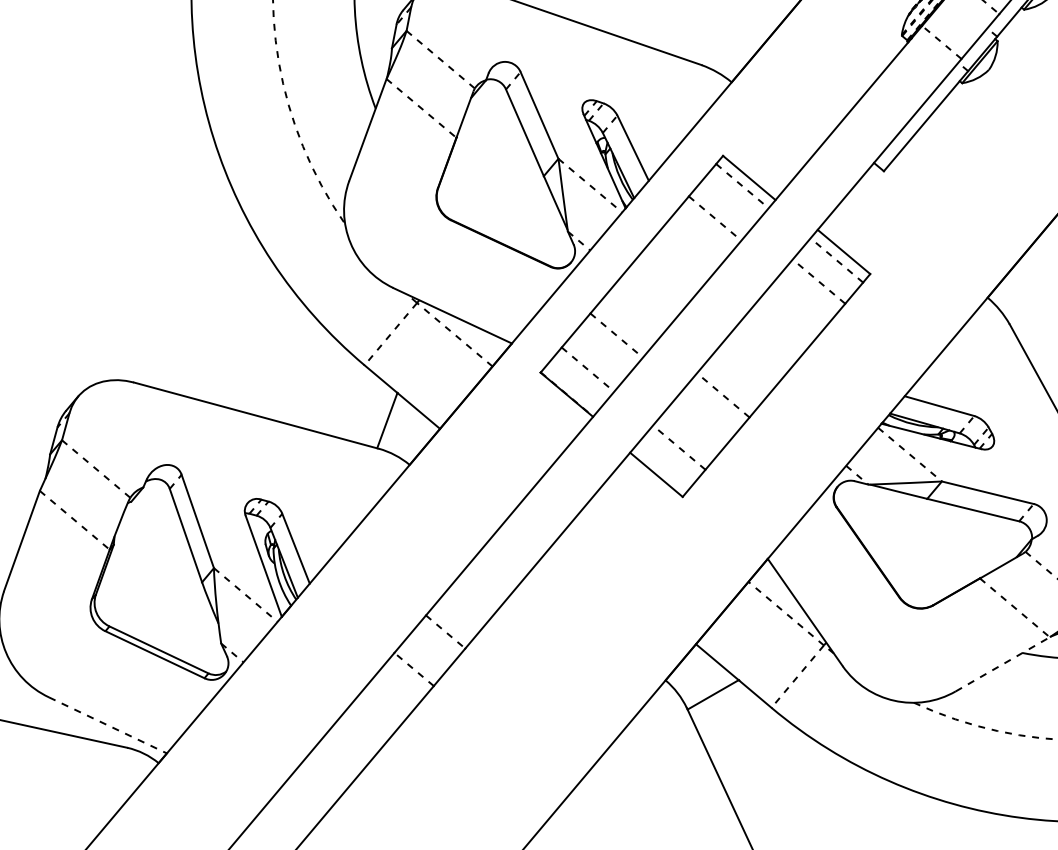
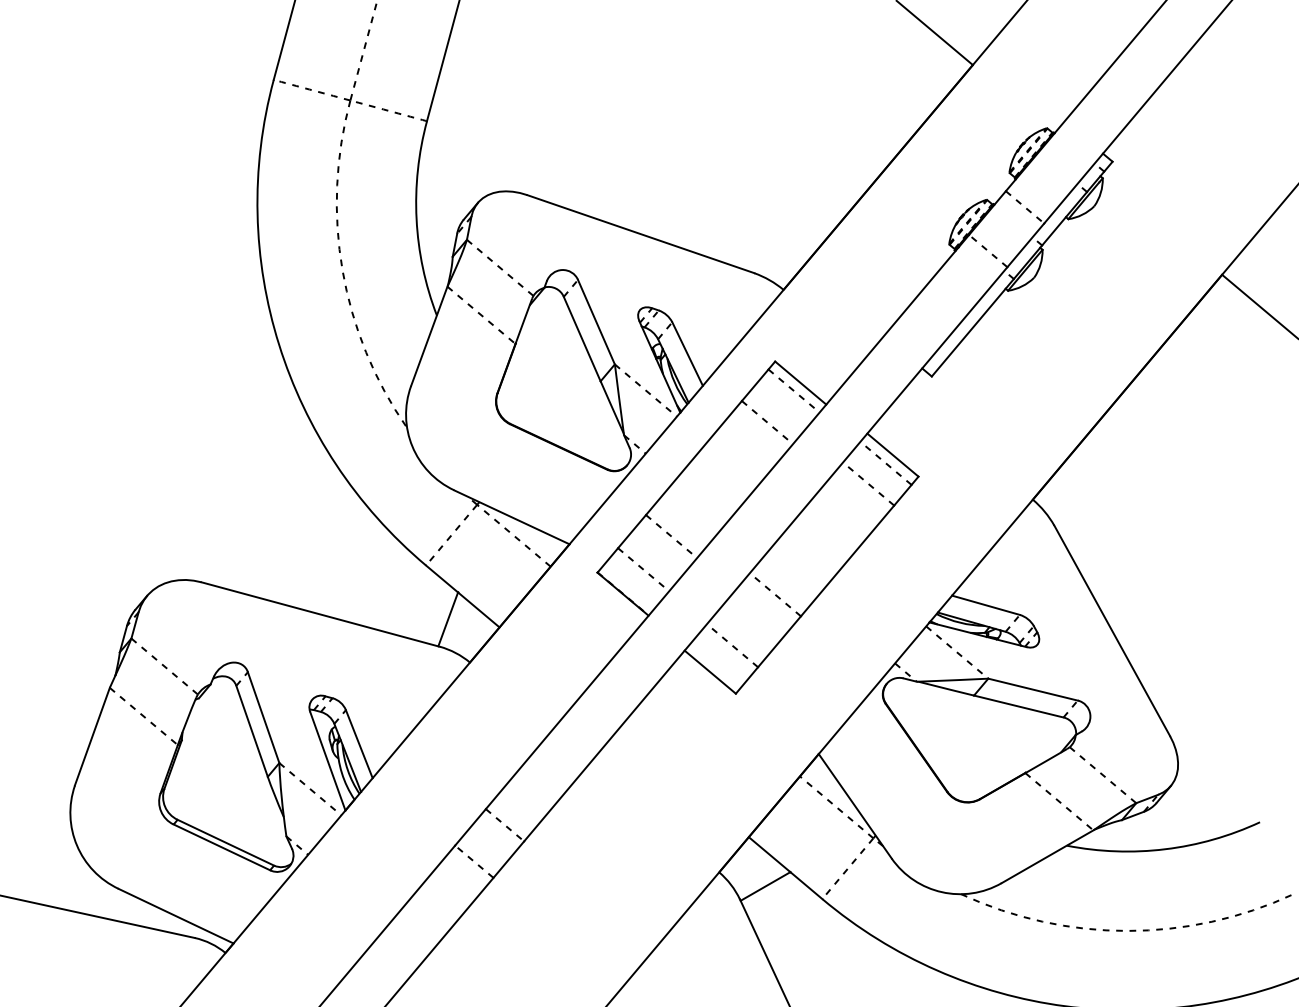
line: (1002, 664) -> (1047, 856), dashed -> solid
line: (108, 725) -> (176, 916), dashed -> solid

